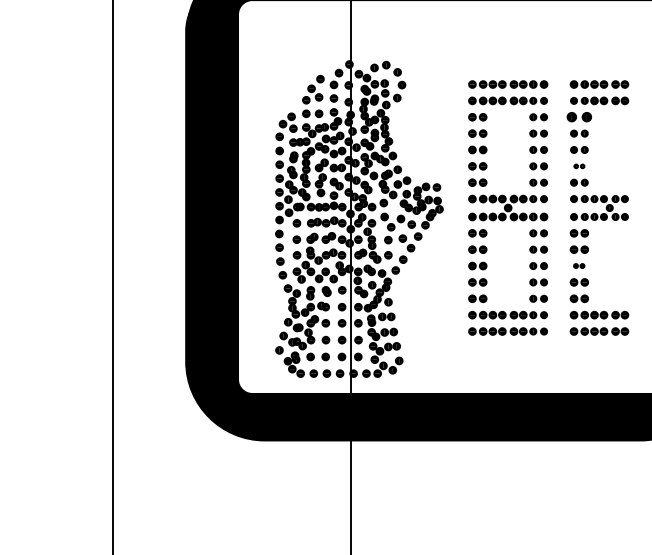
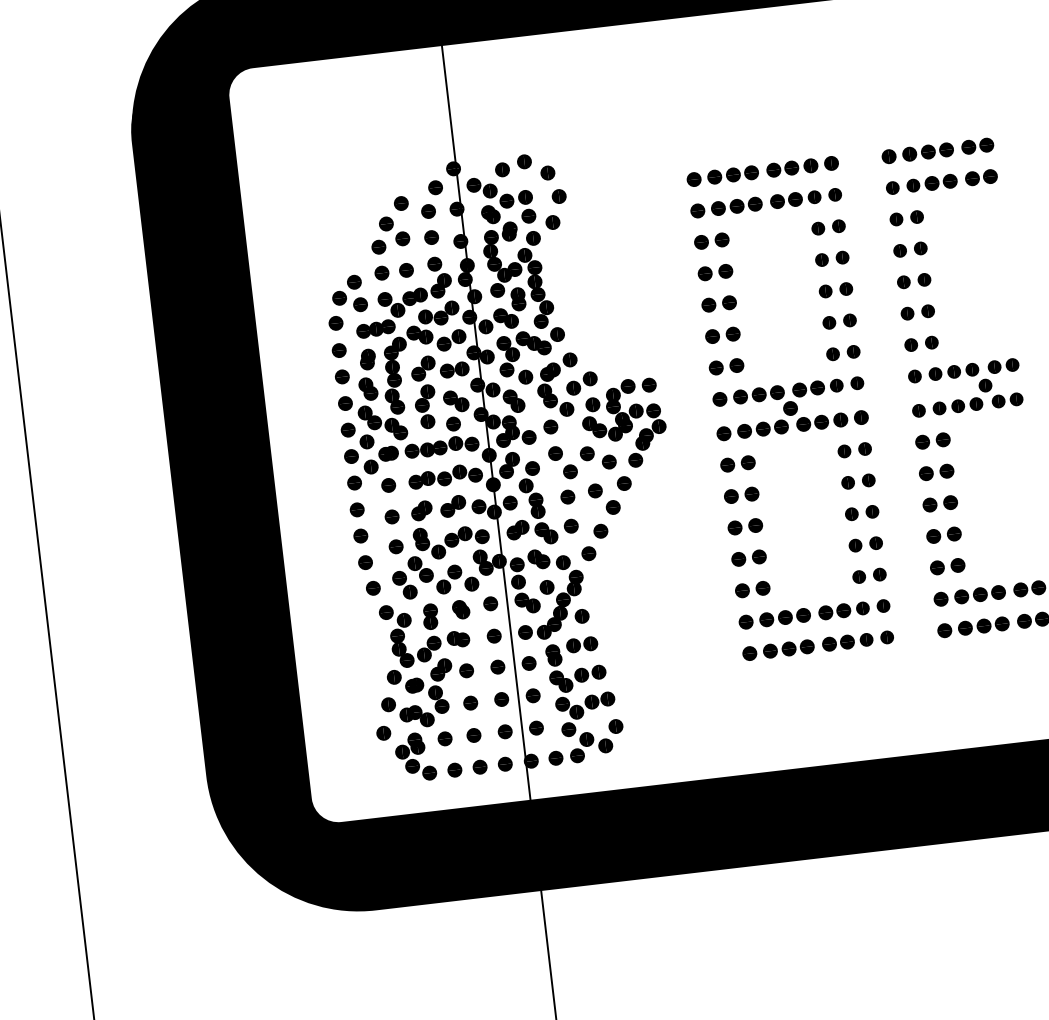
part: (579, 117) -> (907, 218), size x0.71
part: (579, 166) -> (918, 312), size x1.67
part: (578, 265) -> (938, 502), size x1.67

